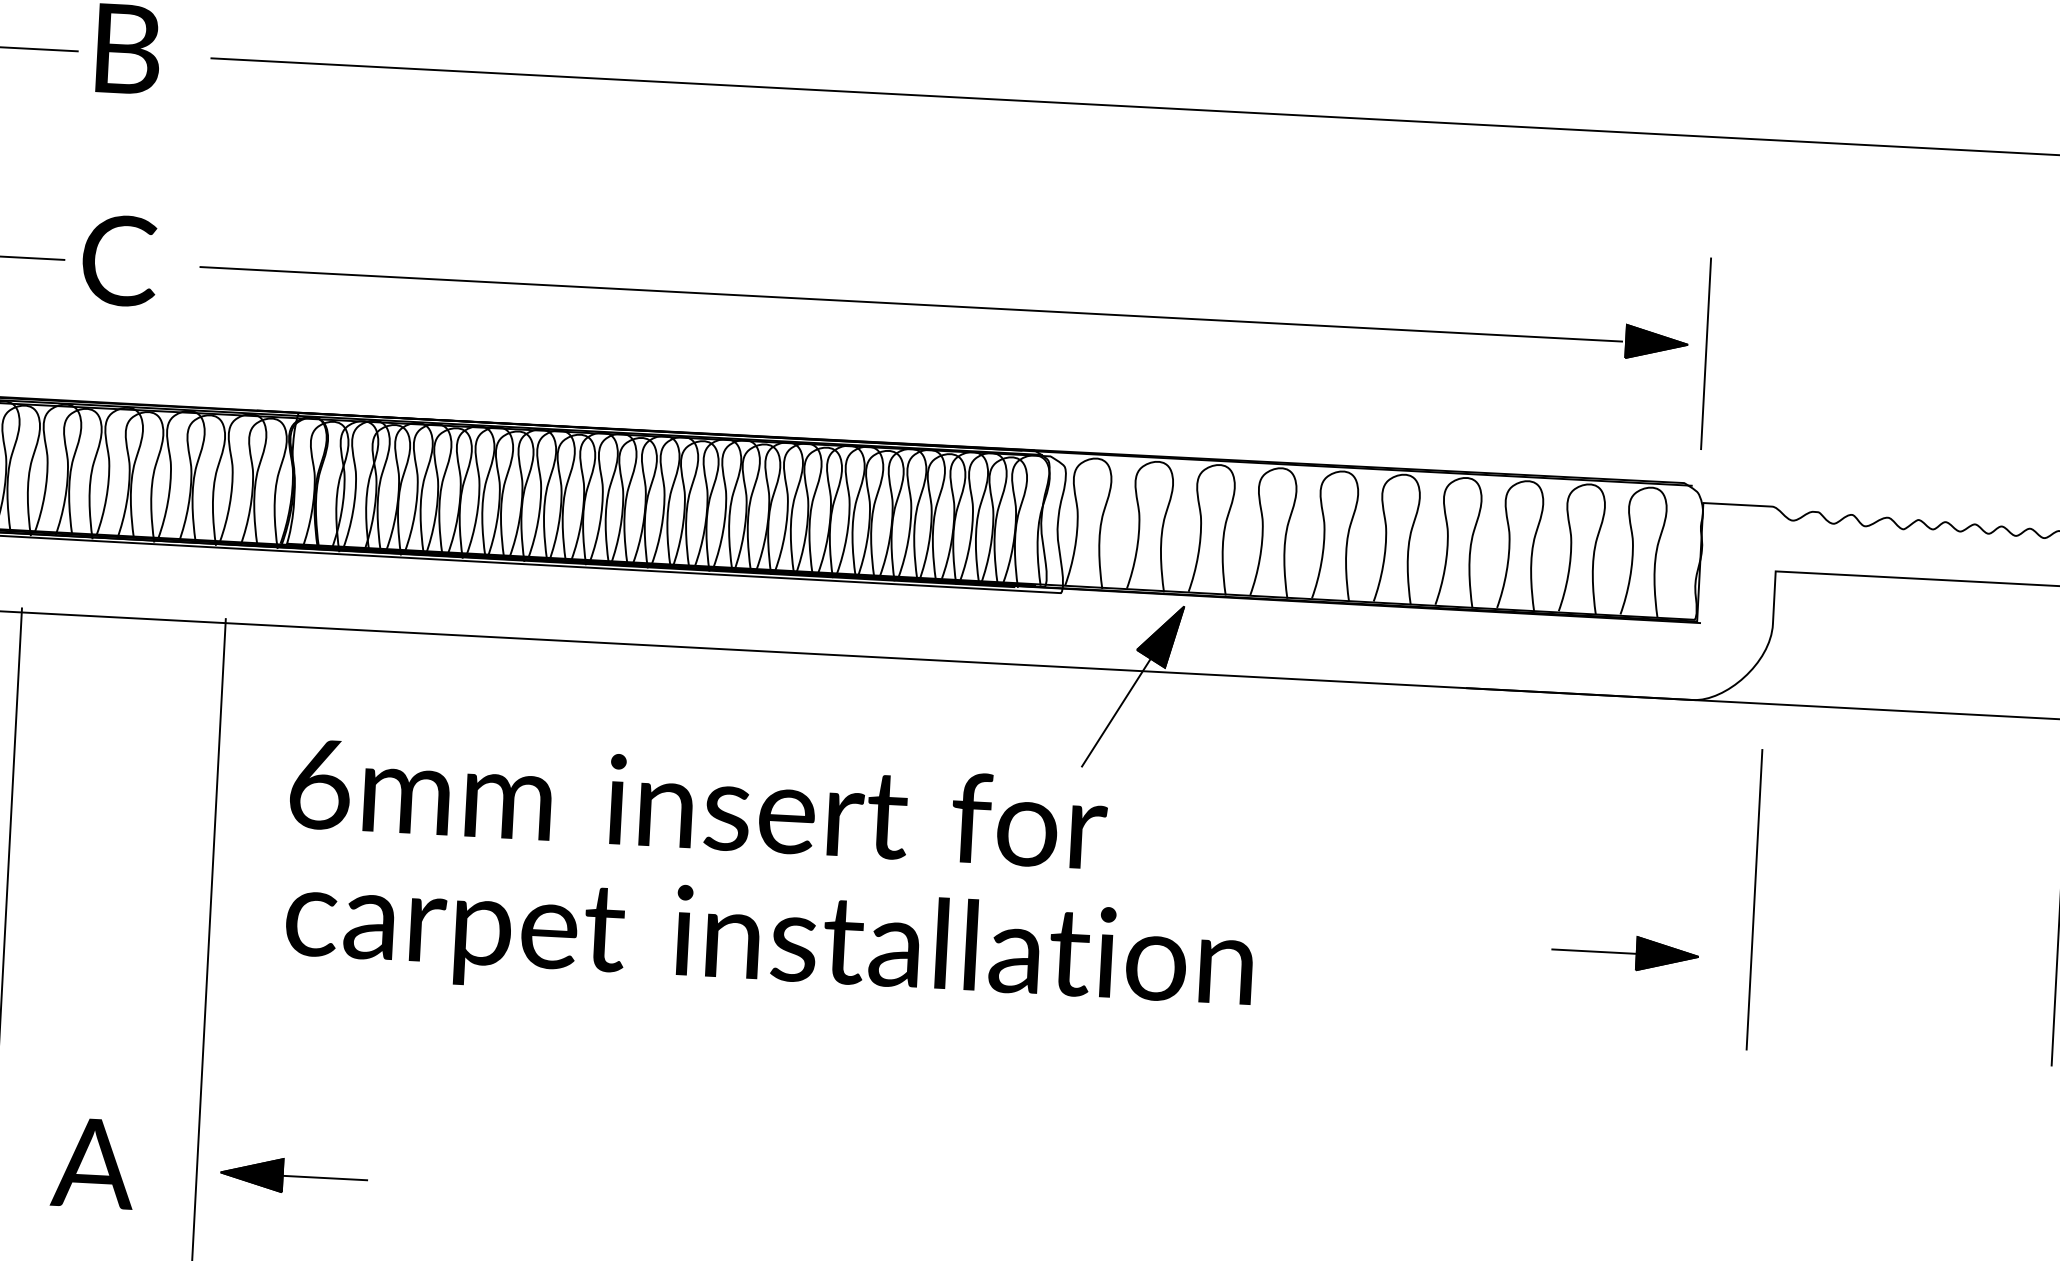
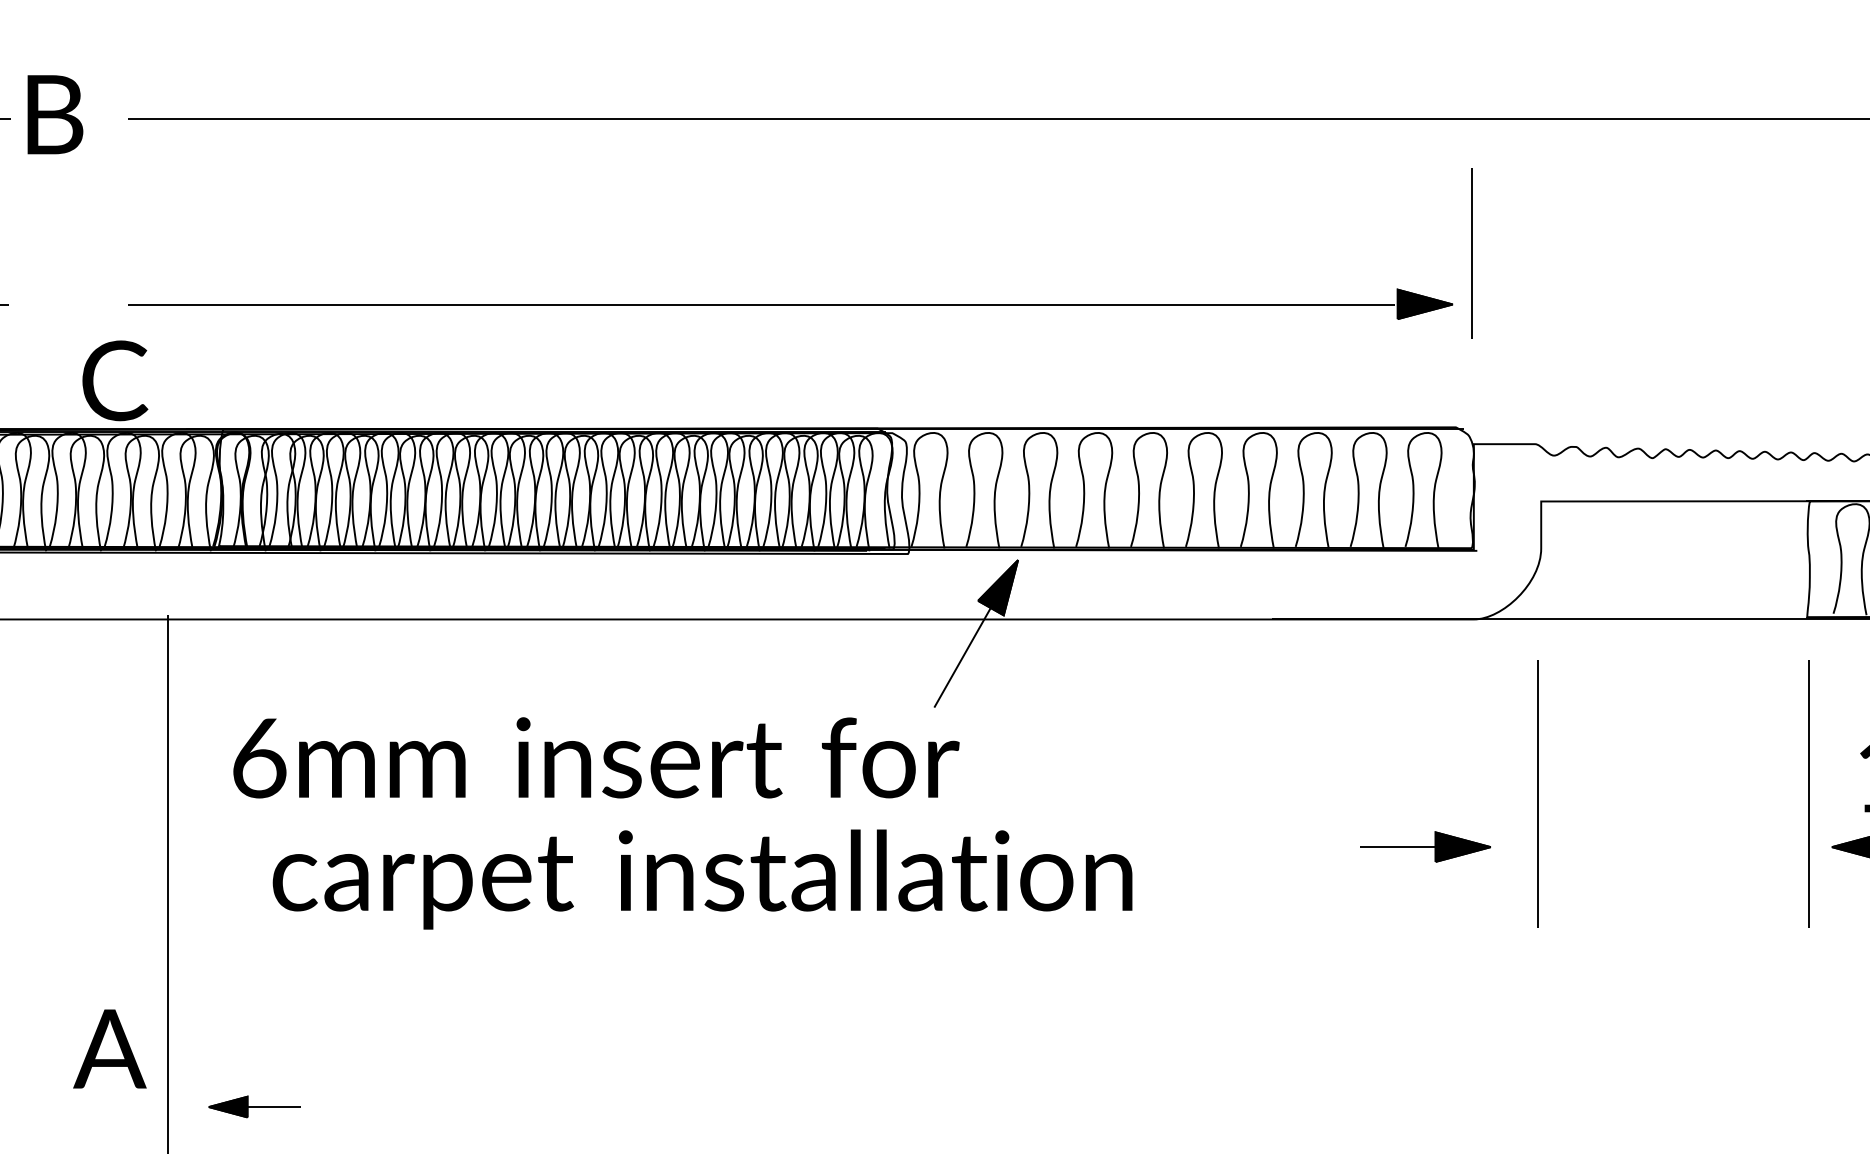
text: (119, 260) -> (115, 380), moved
line: (1705, 353) -> (1471, 253), moved
text: (769, 944) -> (702, 879), moved
text: (92, 1162) -> (109, 1048), moved
part: (293, 1175) -> (254, 1106), size x0.7

